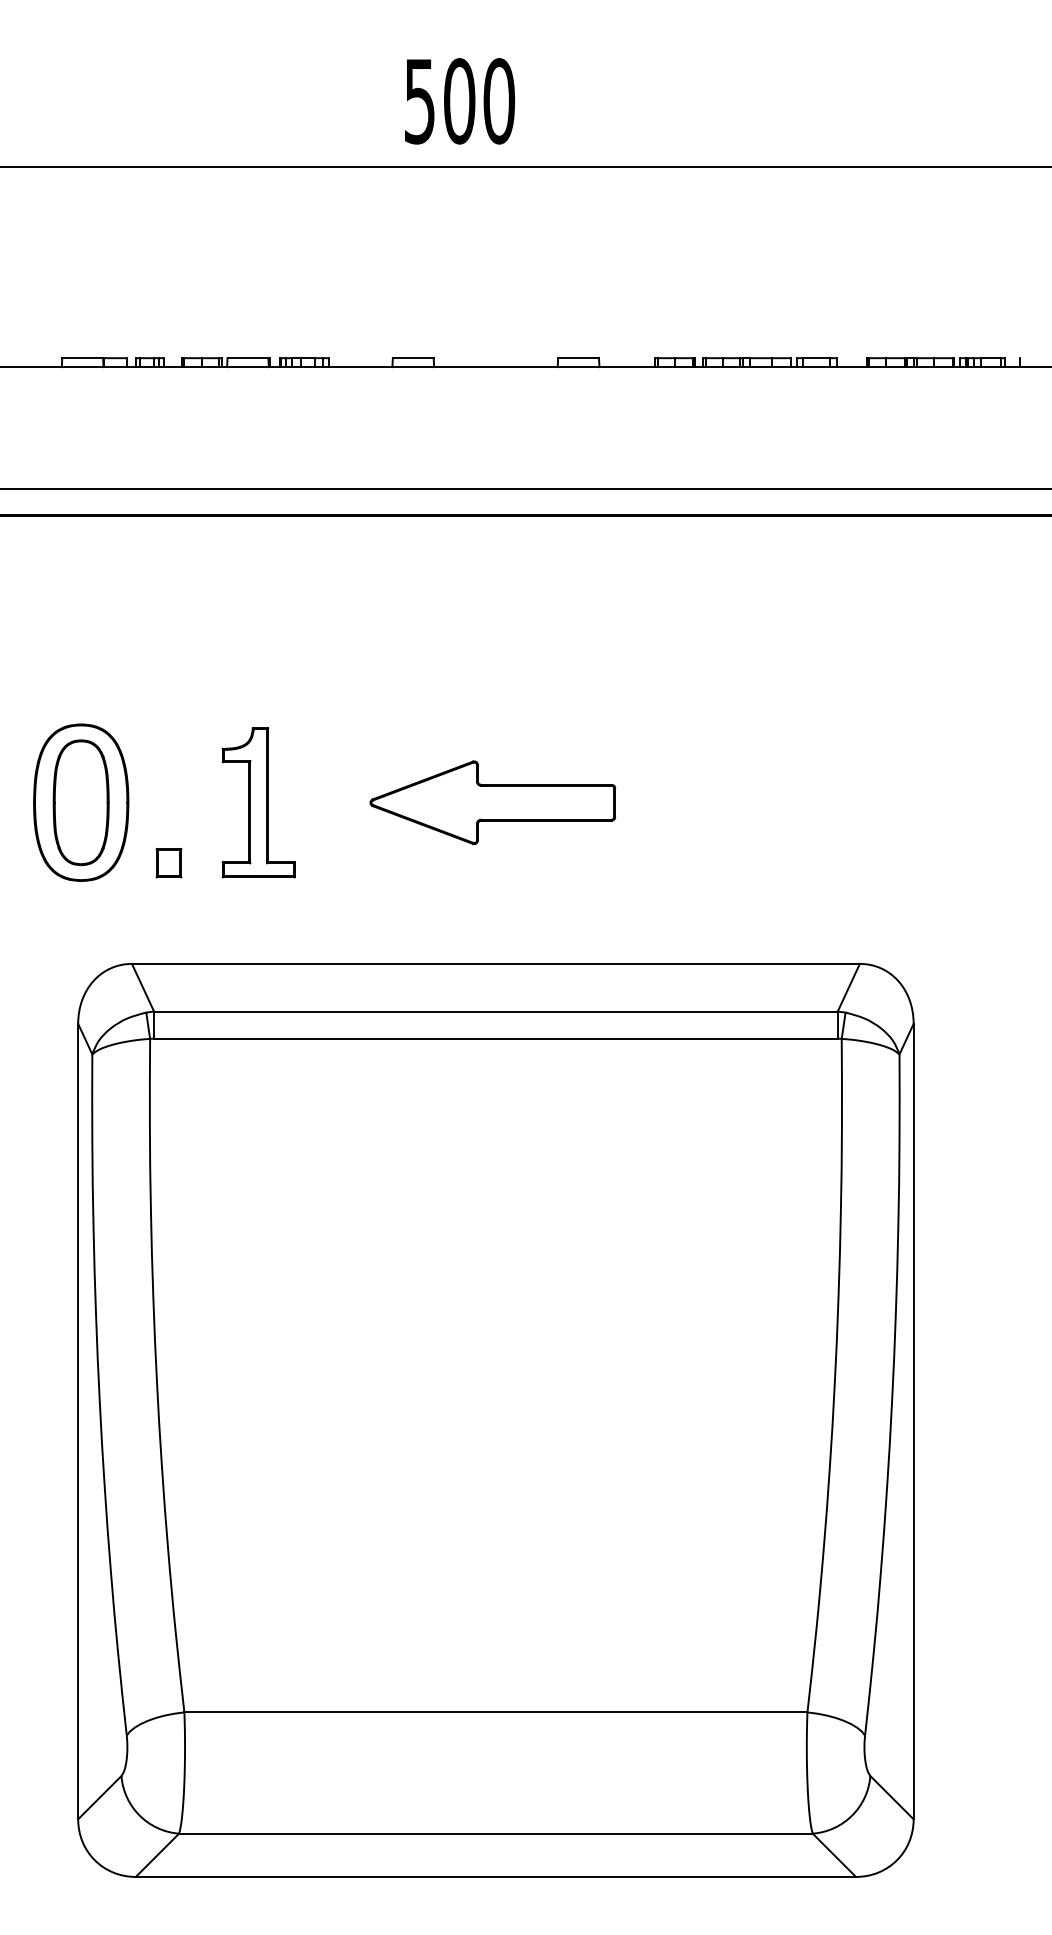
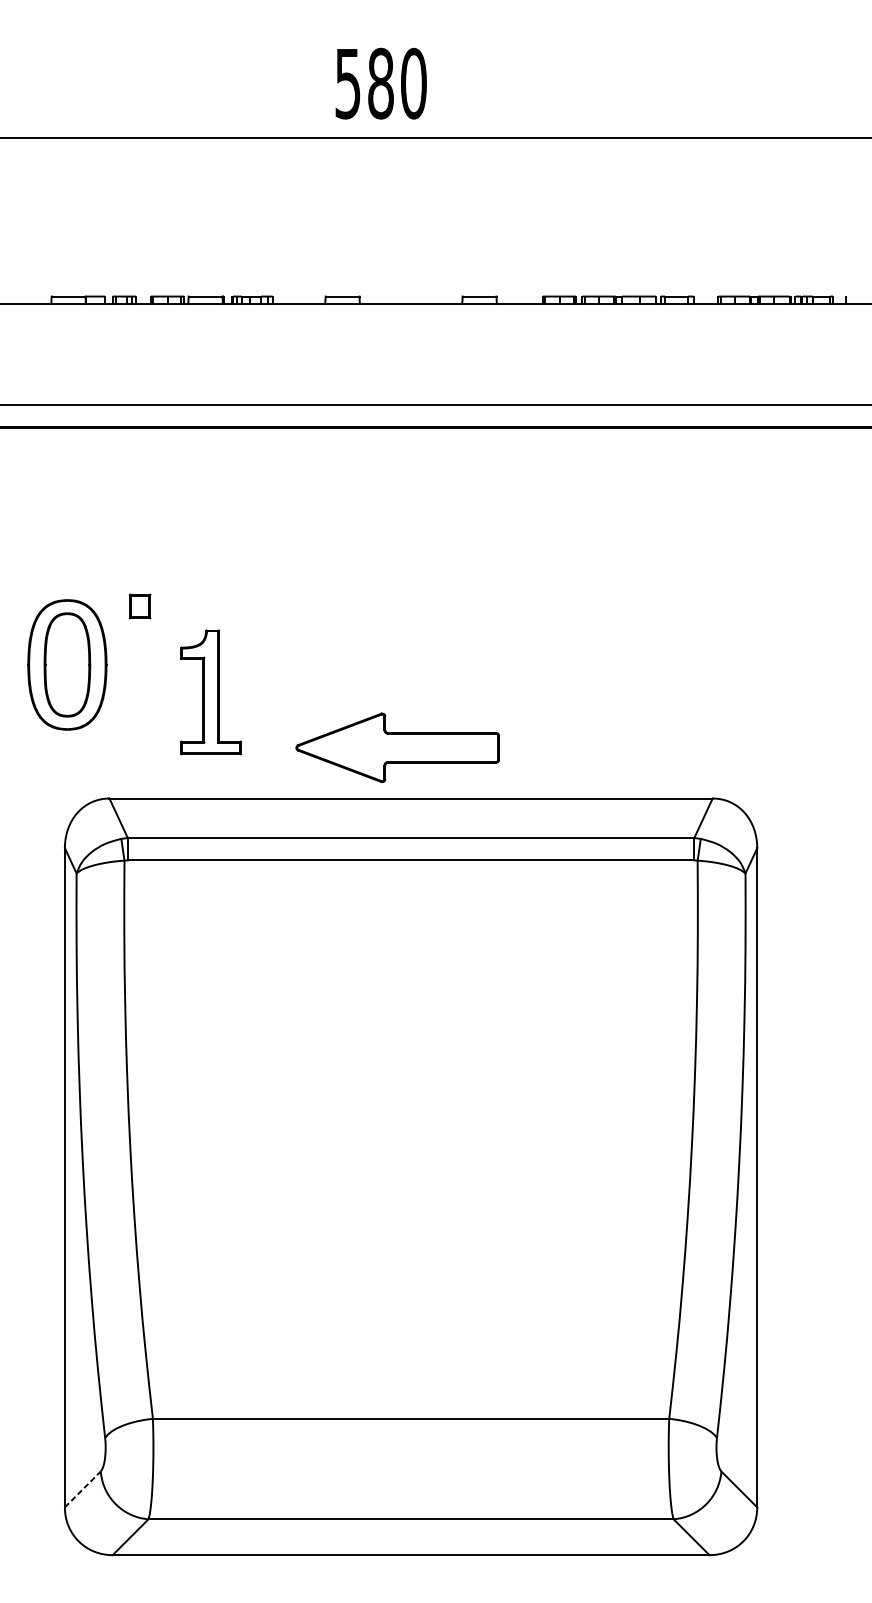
text: (459, 101) -> (380, 83), 500 -> 580
part: (258, 802) -> (211, 692), moved
part: (492, 802) -> (397, 747), moved
part: (168, 863) -> (139, 606), moved
line: (99, 1797) -> (82, 1489), solid -> dashed

